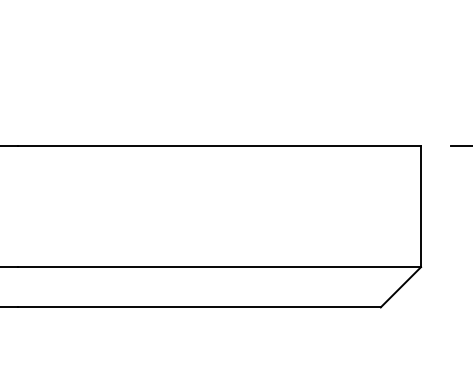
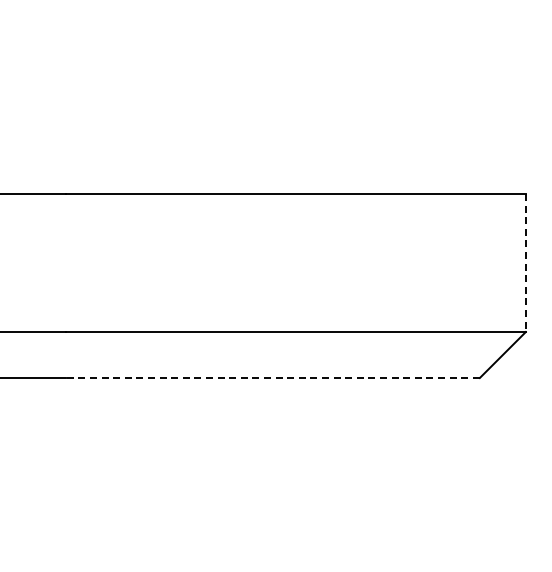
line: (420, 207) -> (525, 263), solid -> dashed
line: (199, 307) -> (272, 378), solid -> dashed

